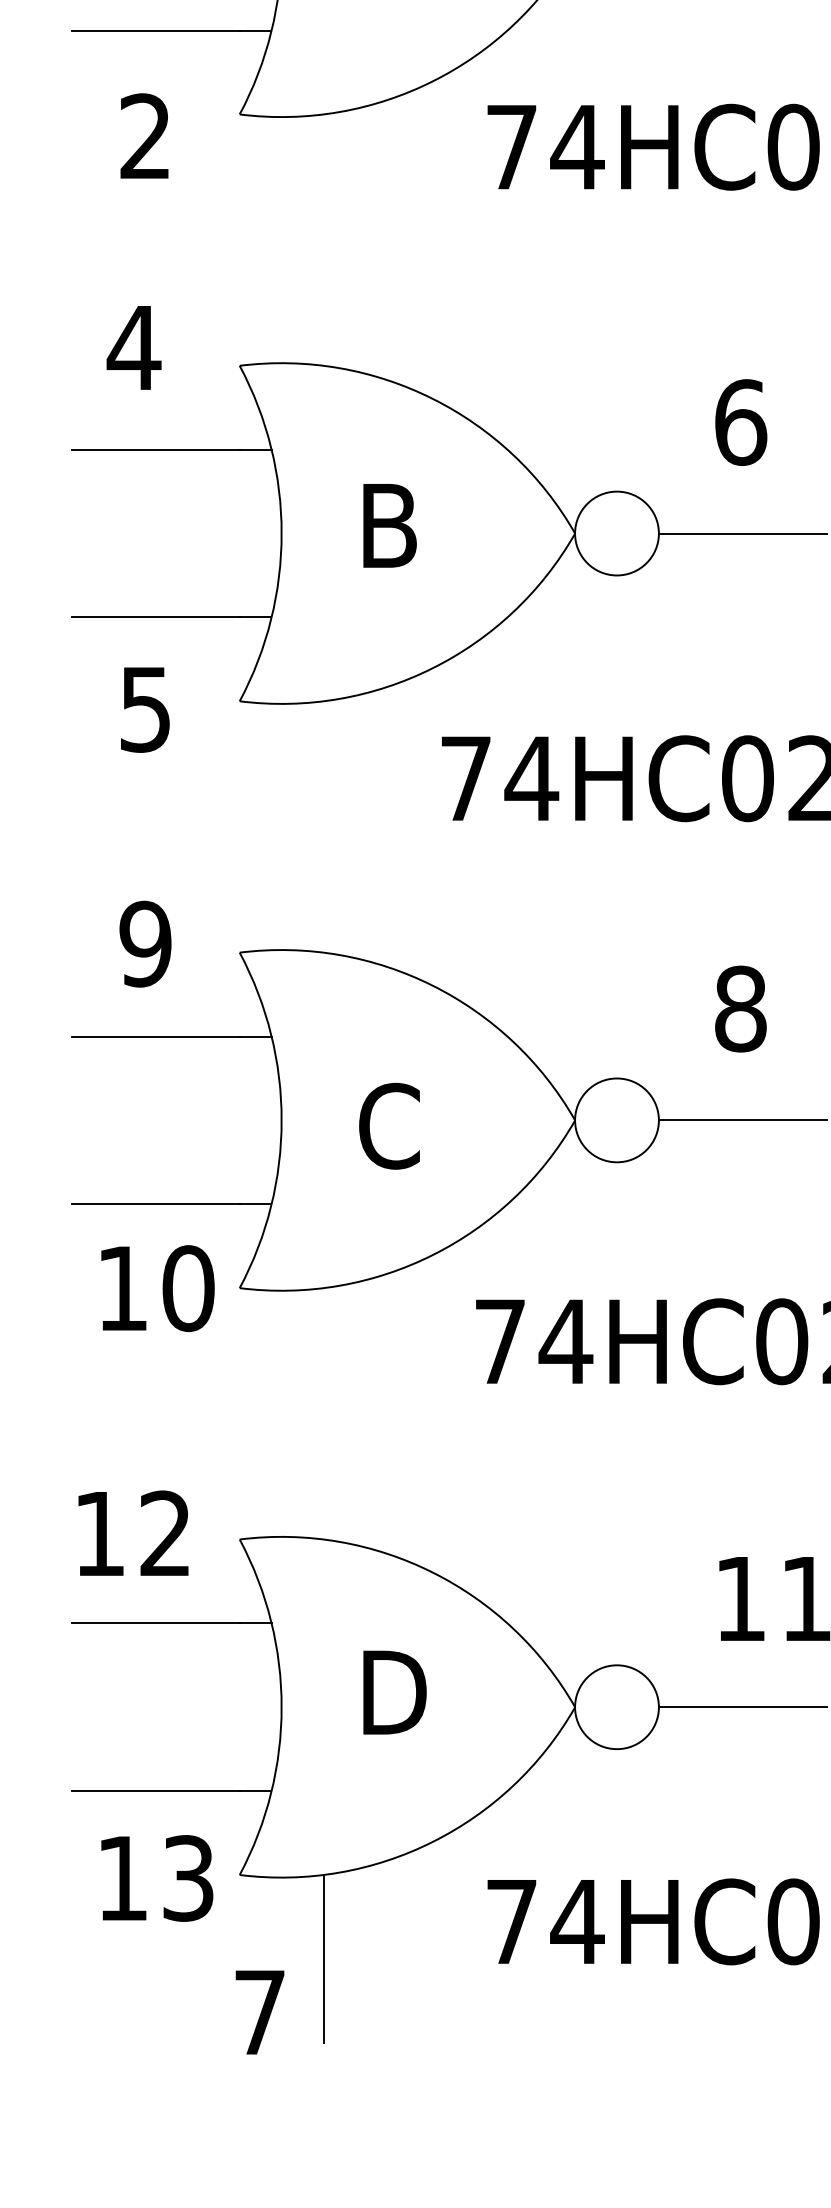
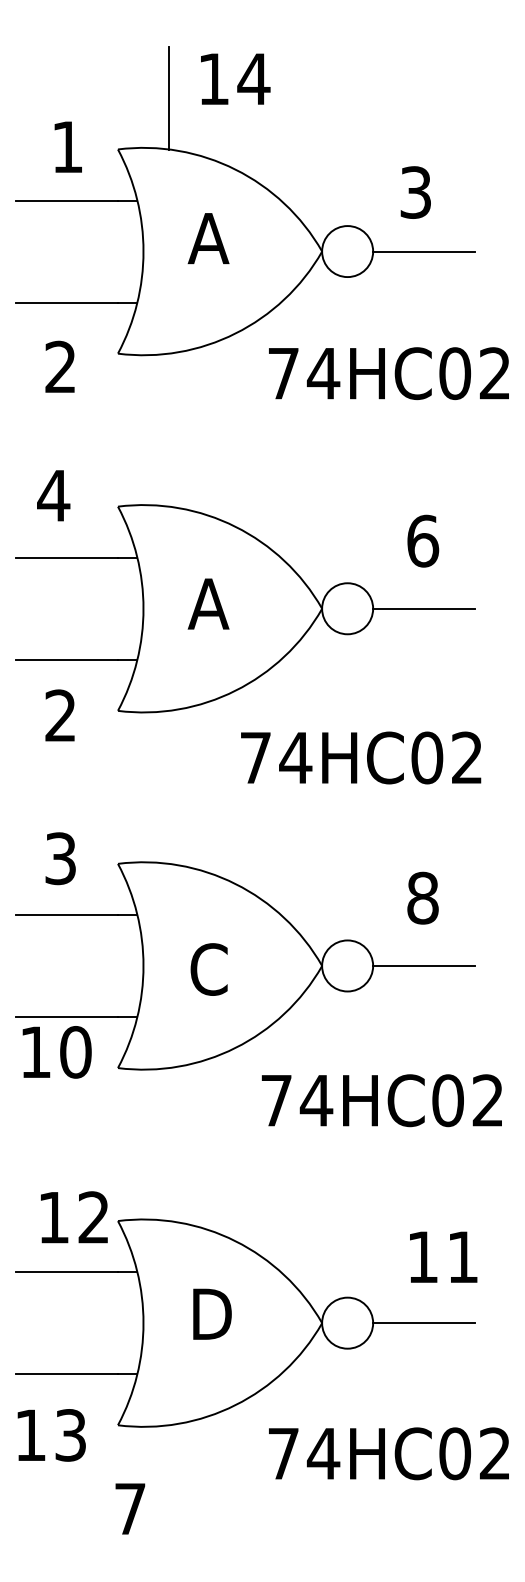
text: (388, 524) -> (208, 603), B -> A
text: (145, 708) -> (60, 715), 5 -> 2
text: (145, 943) -> (60, 858), 9 -> 3
text: (156, 1288) -> (56, 1052), moved
text: (133, 1533) -> (74, 1217), moved
text: (156, 1878) -> (51, 1435), moved
line: (324, 1959) -> (169, 1476), removed

